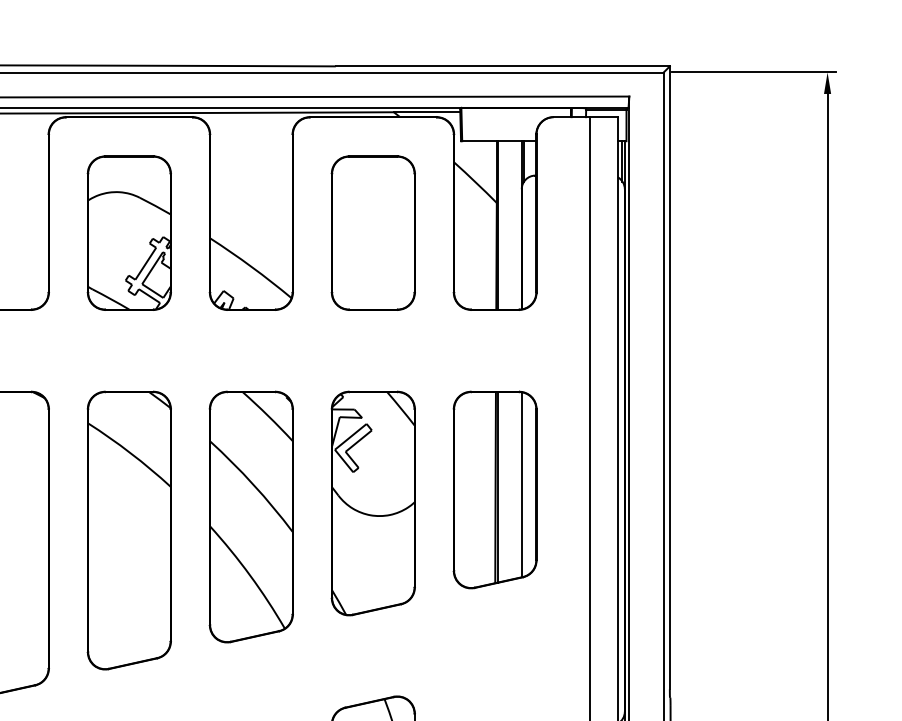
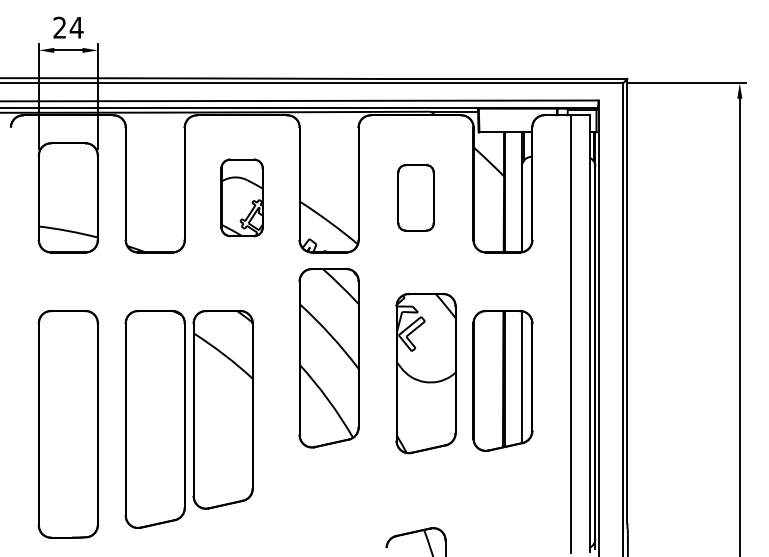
part: (128, 232) -> (241, 197), size x0.7
part: (372, 232) -> (415, 197), size x0.6
part: (372, 503) -> (425, 373), moved
part: (250, 516) -> (328, 357), moved
part: (128, 530) -> (222, 409), moved

